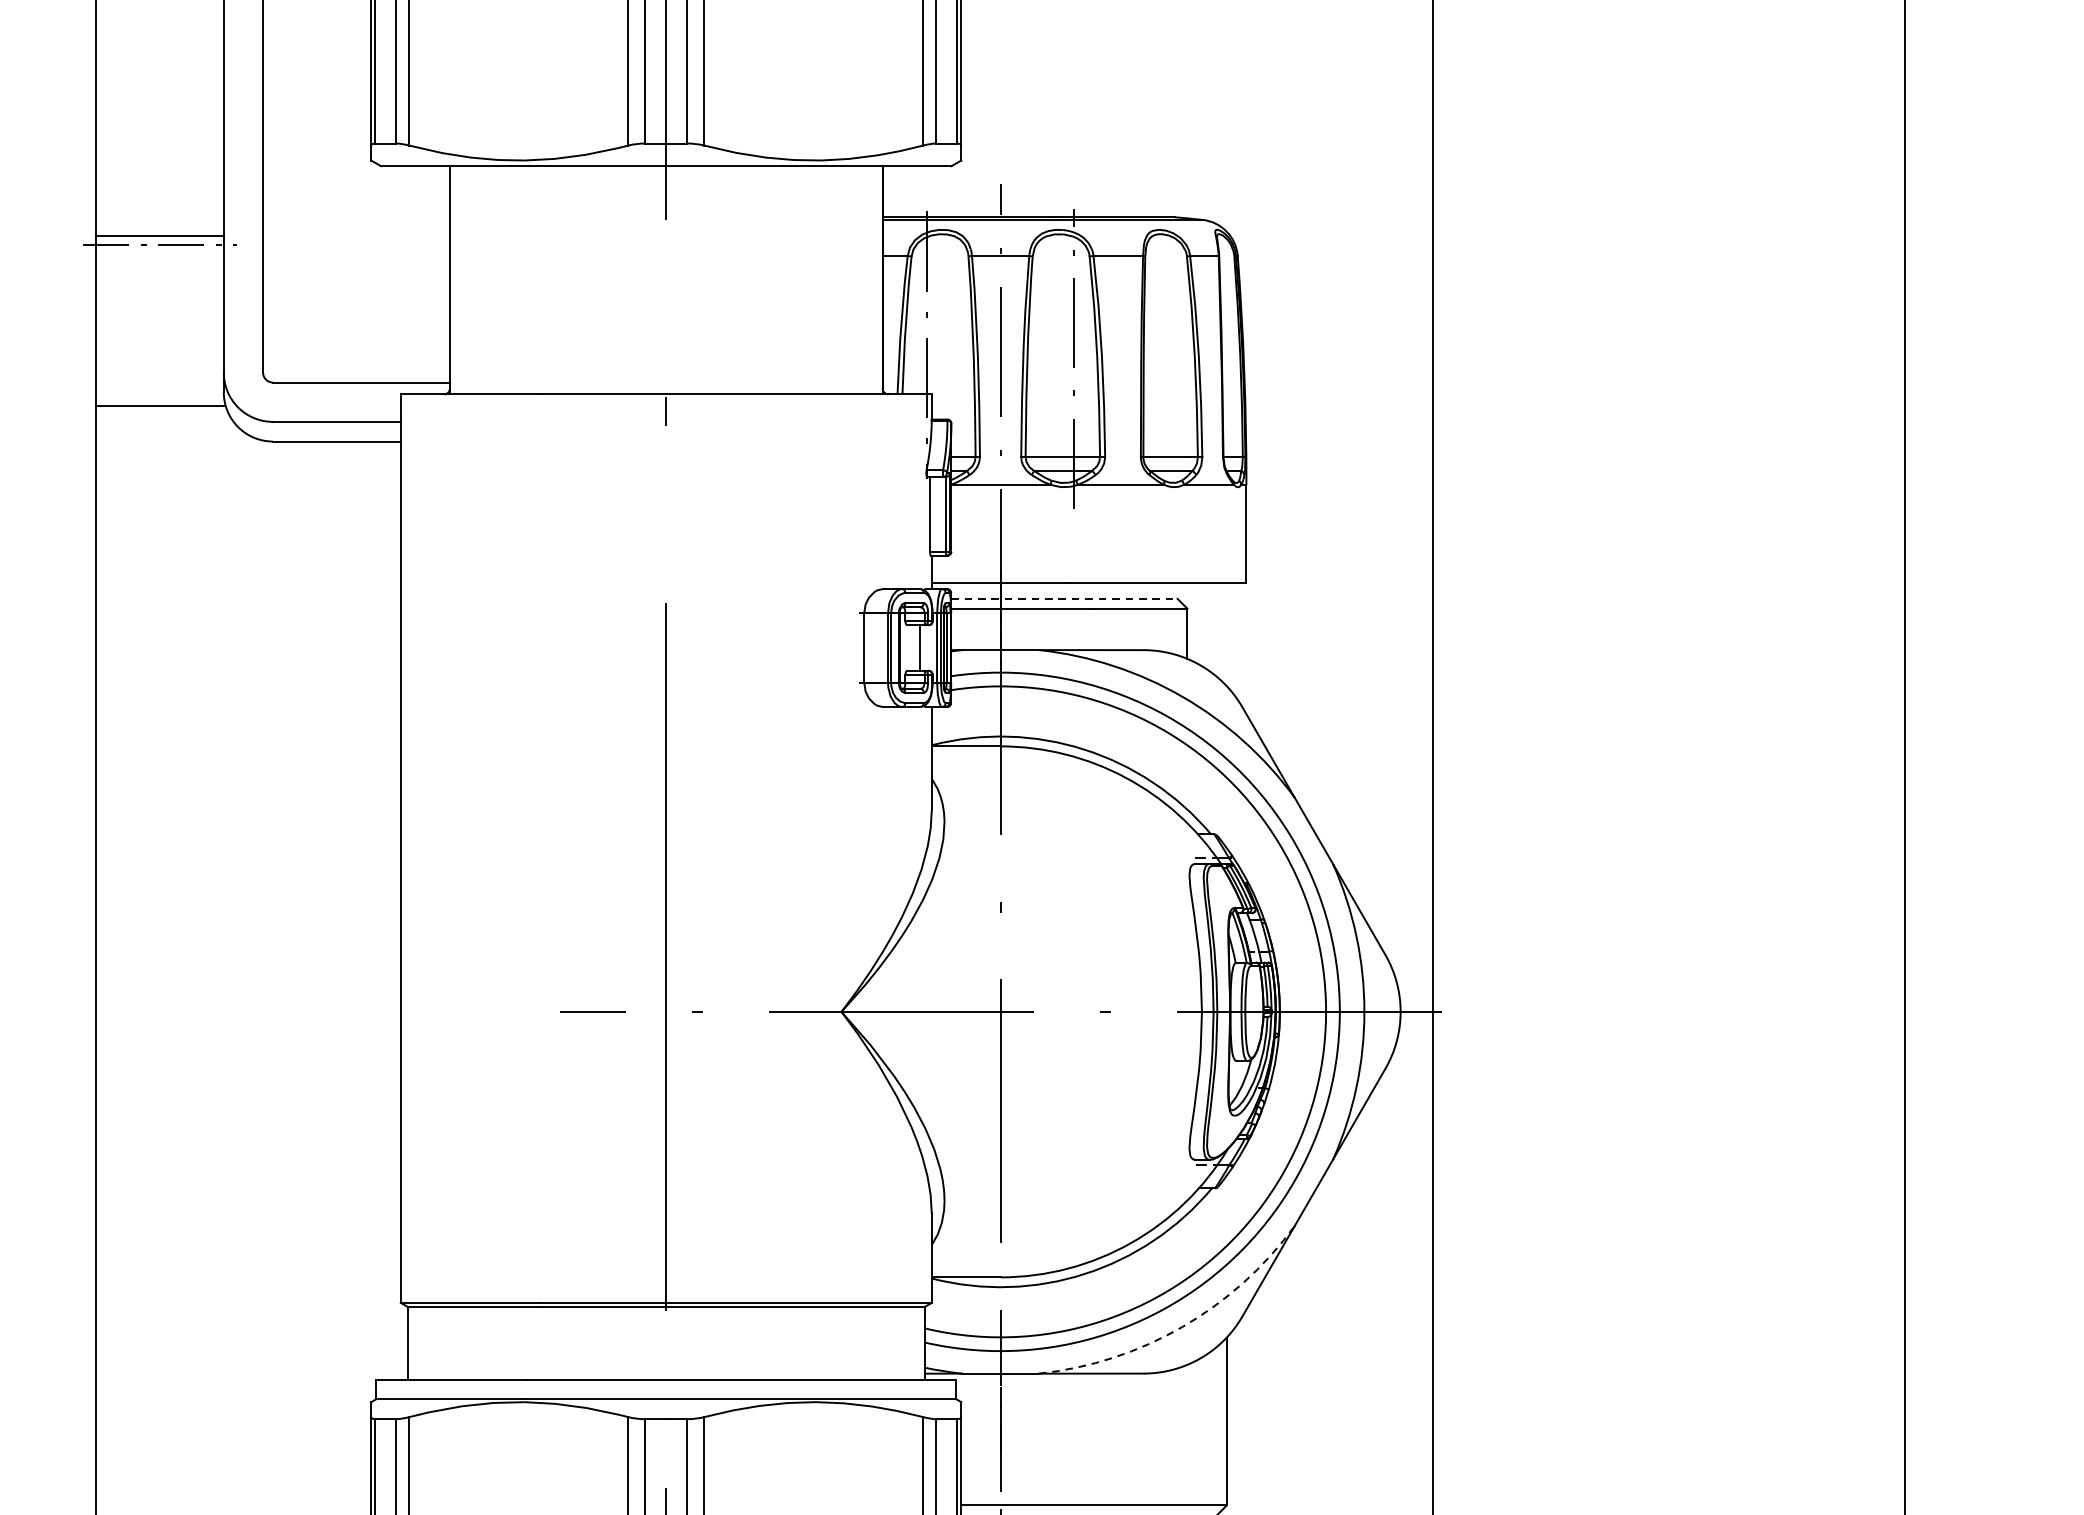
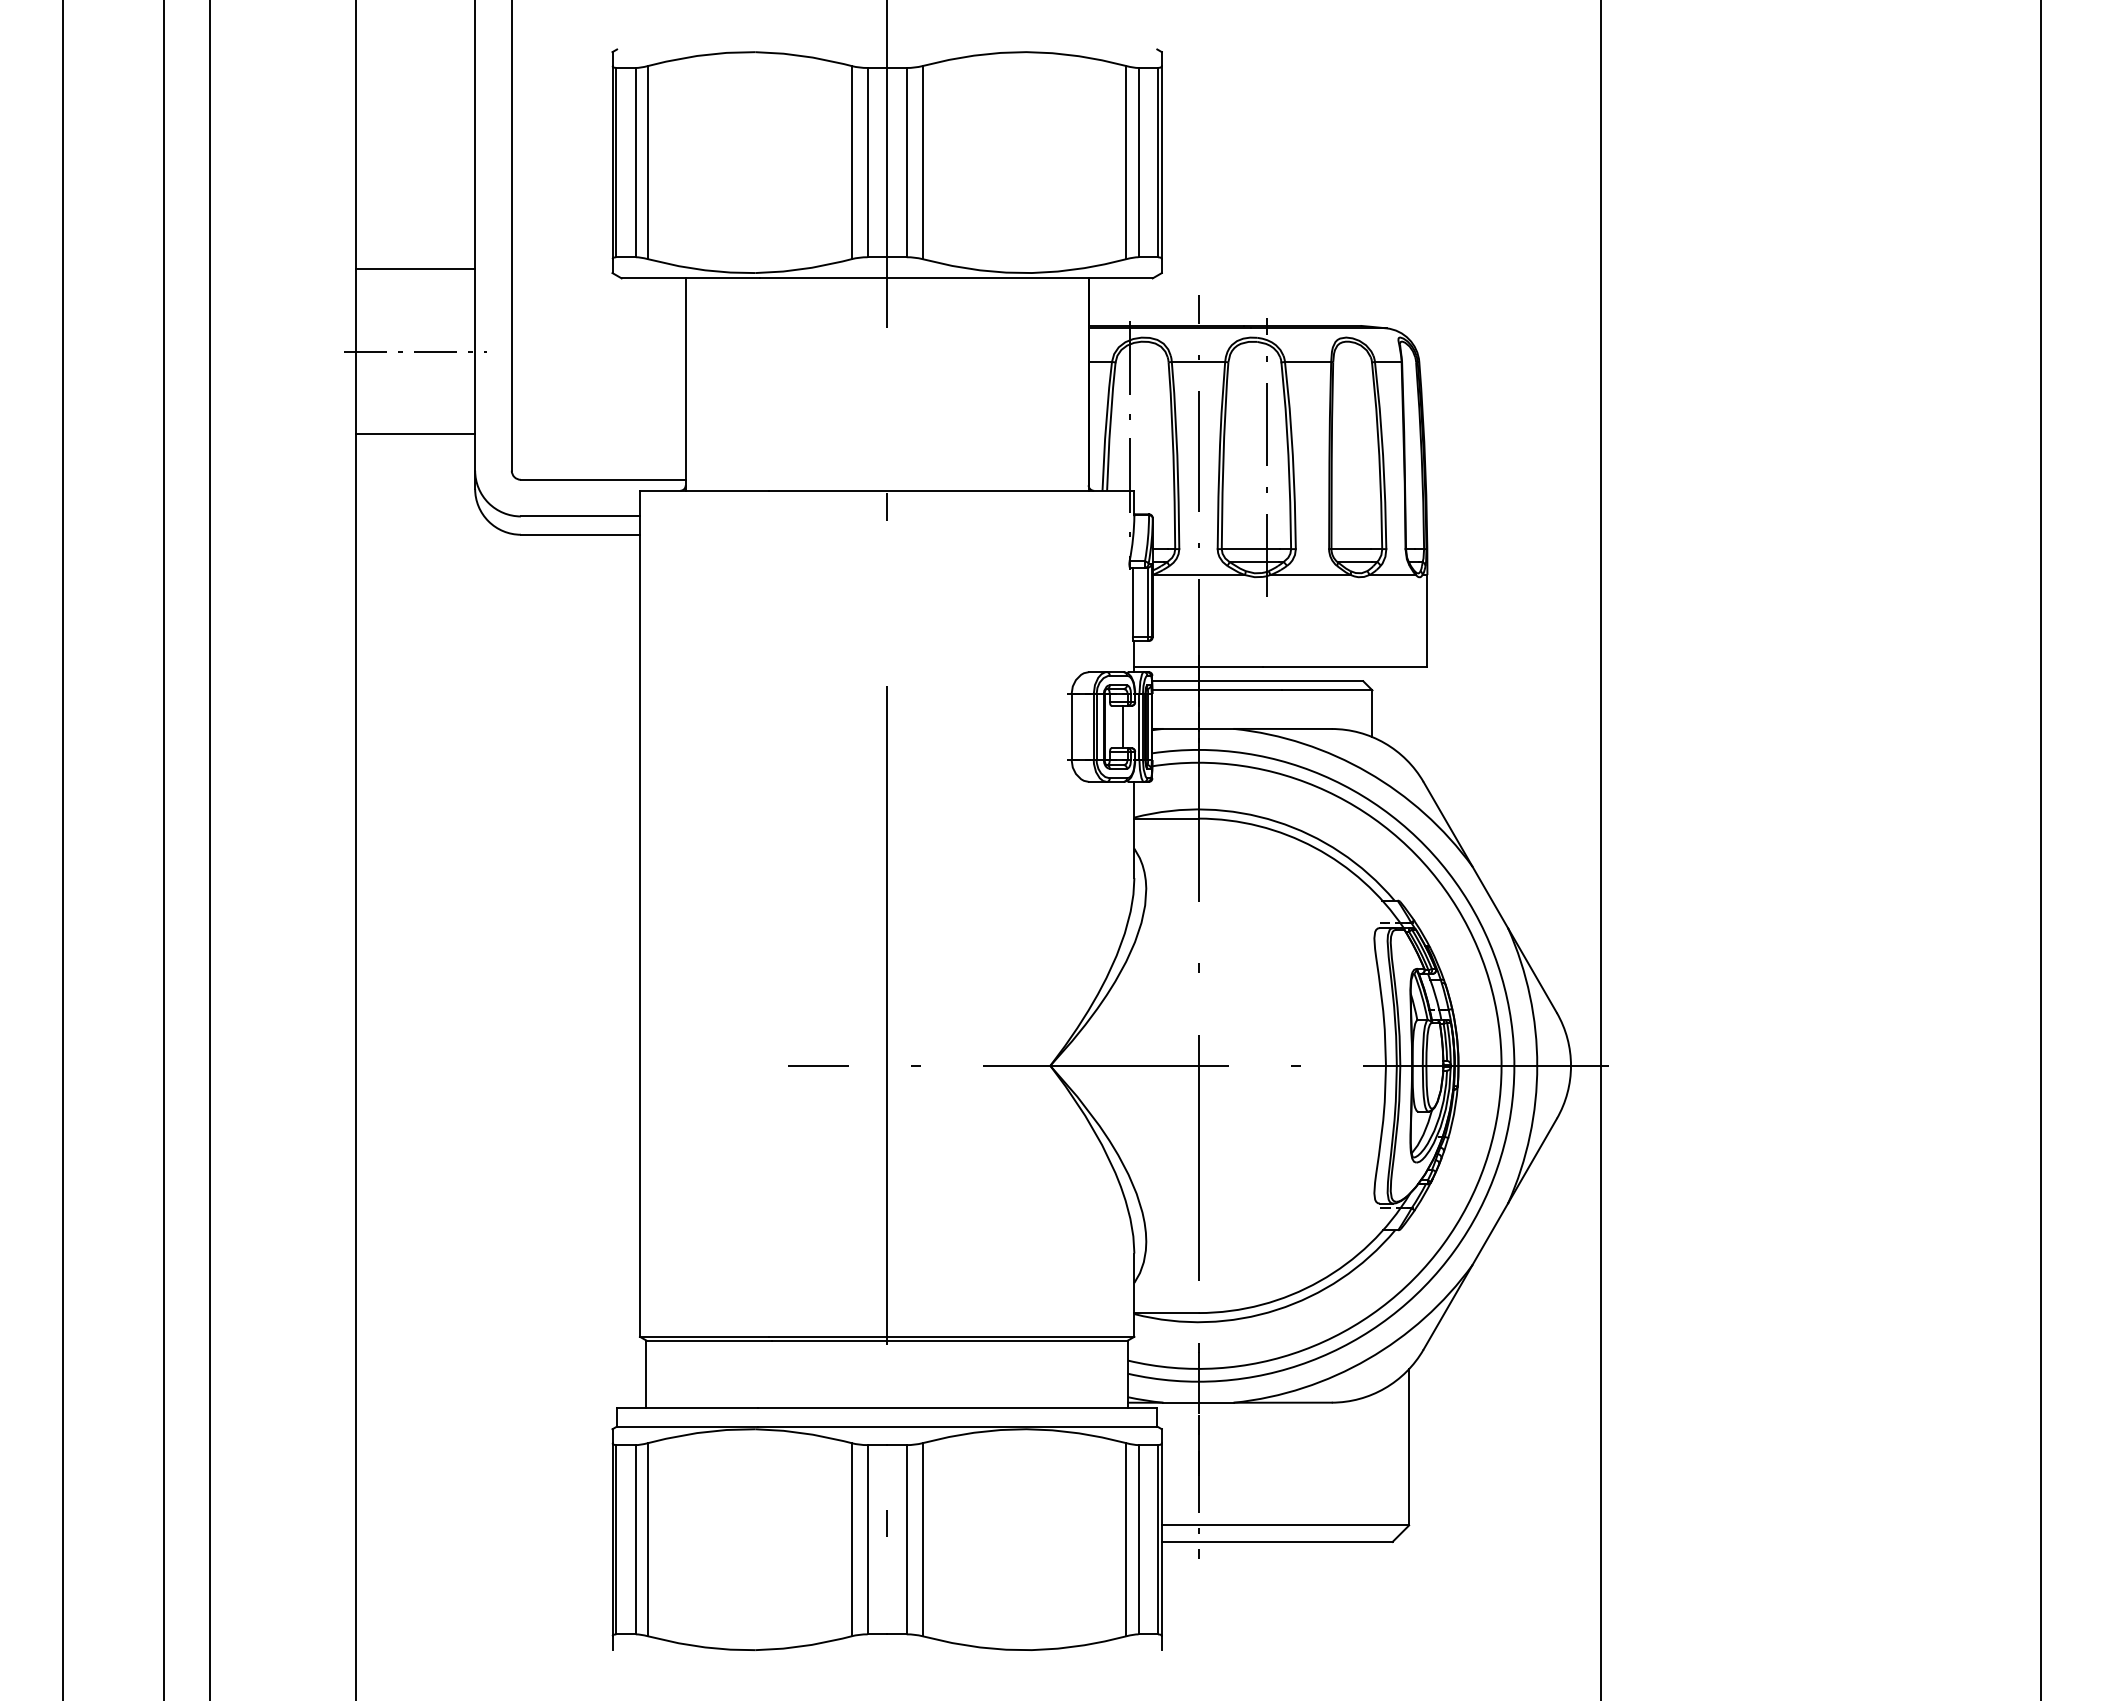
line: (159, 236) -> (415, 269), moved
line: (159, 406) -> (415, 434), moved
line: (1065, 599) -> (1258, 681), dashed -> solid
arc: (1182, 1327) -> (1367, 1359), dashed -> solid

